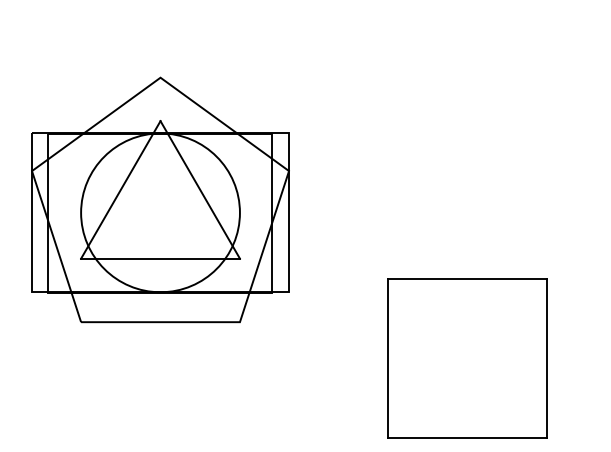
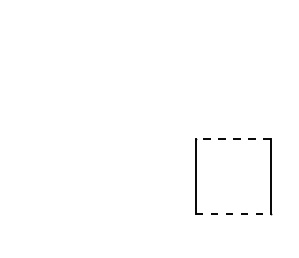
part: (160, 199) -> (88, 101), removed
line: (467, 277) -> (233, 138), solid -> dashed
line: (467, 436) -> (233, 213), solid -> dashed

